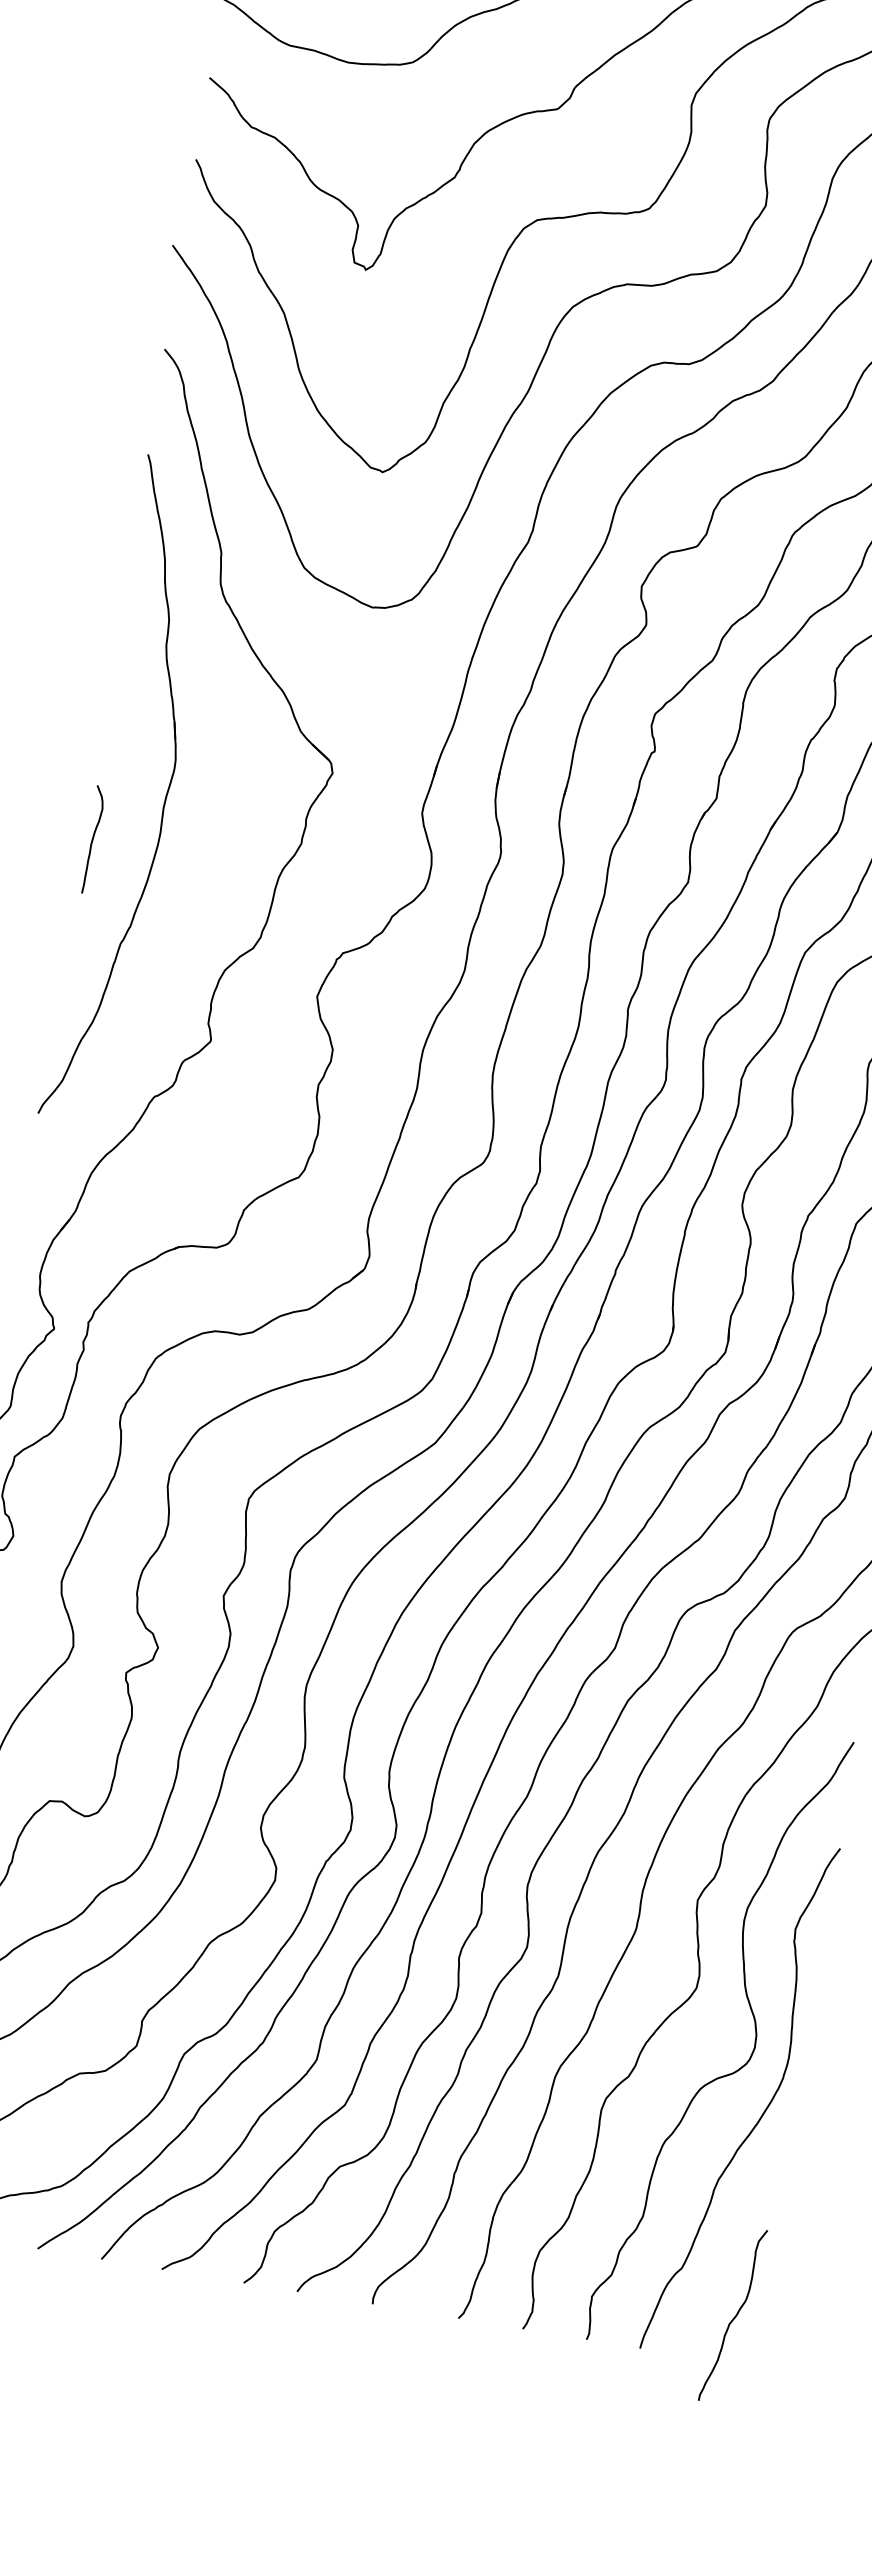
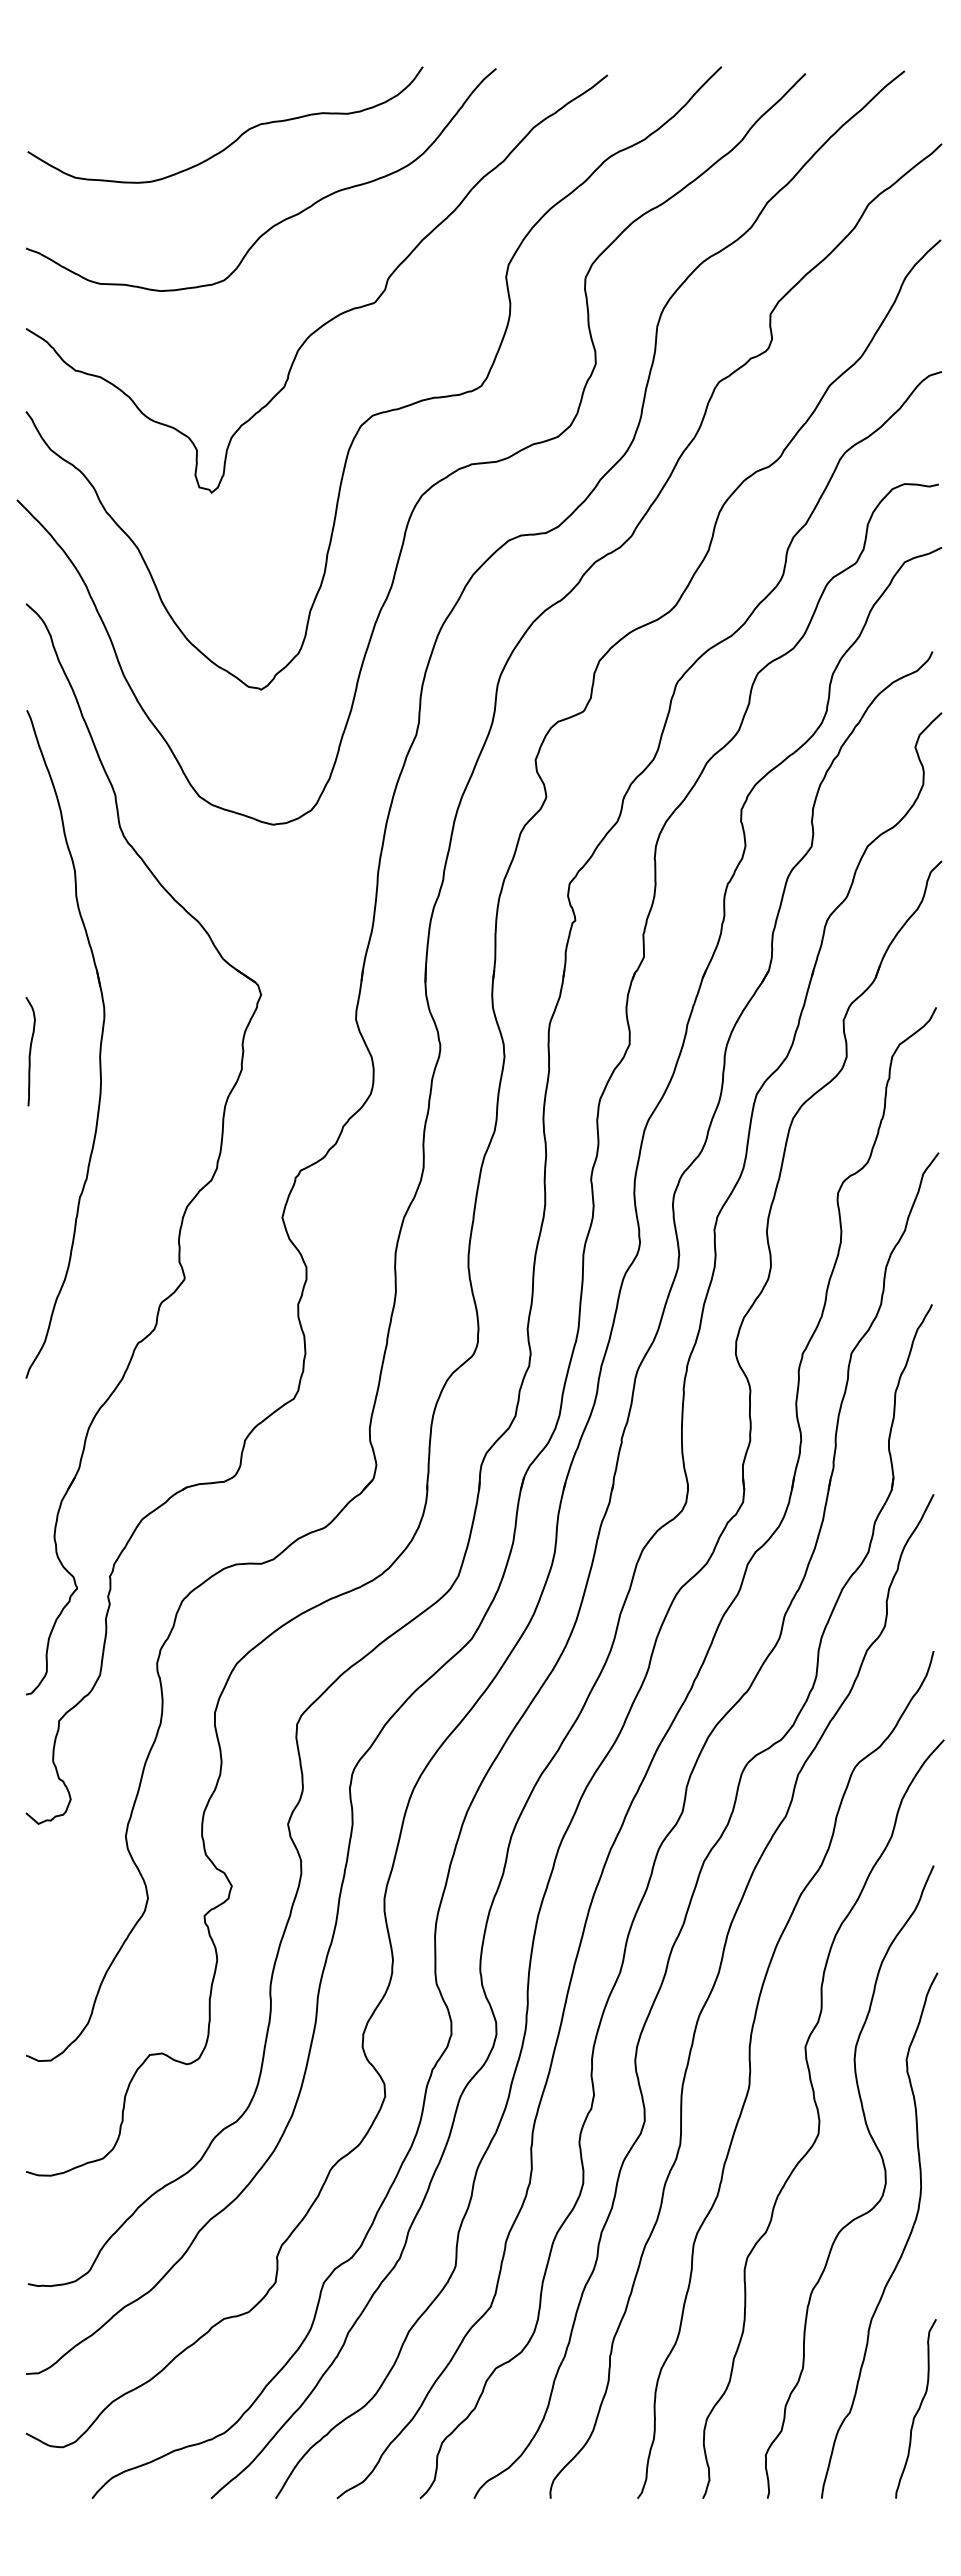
curve: (92, 839) -> (30, 1051), moved
curve: (734, 2316) -> (917, 2409), moved

